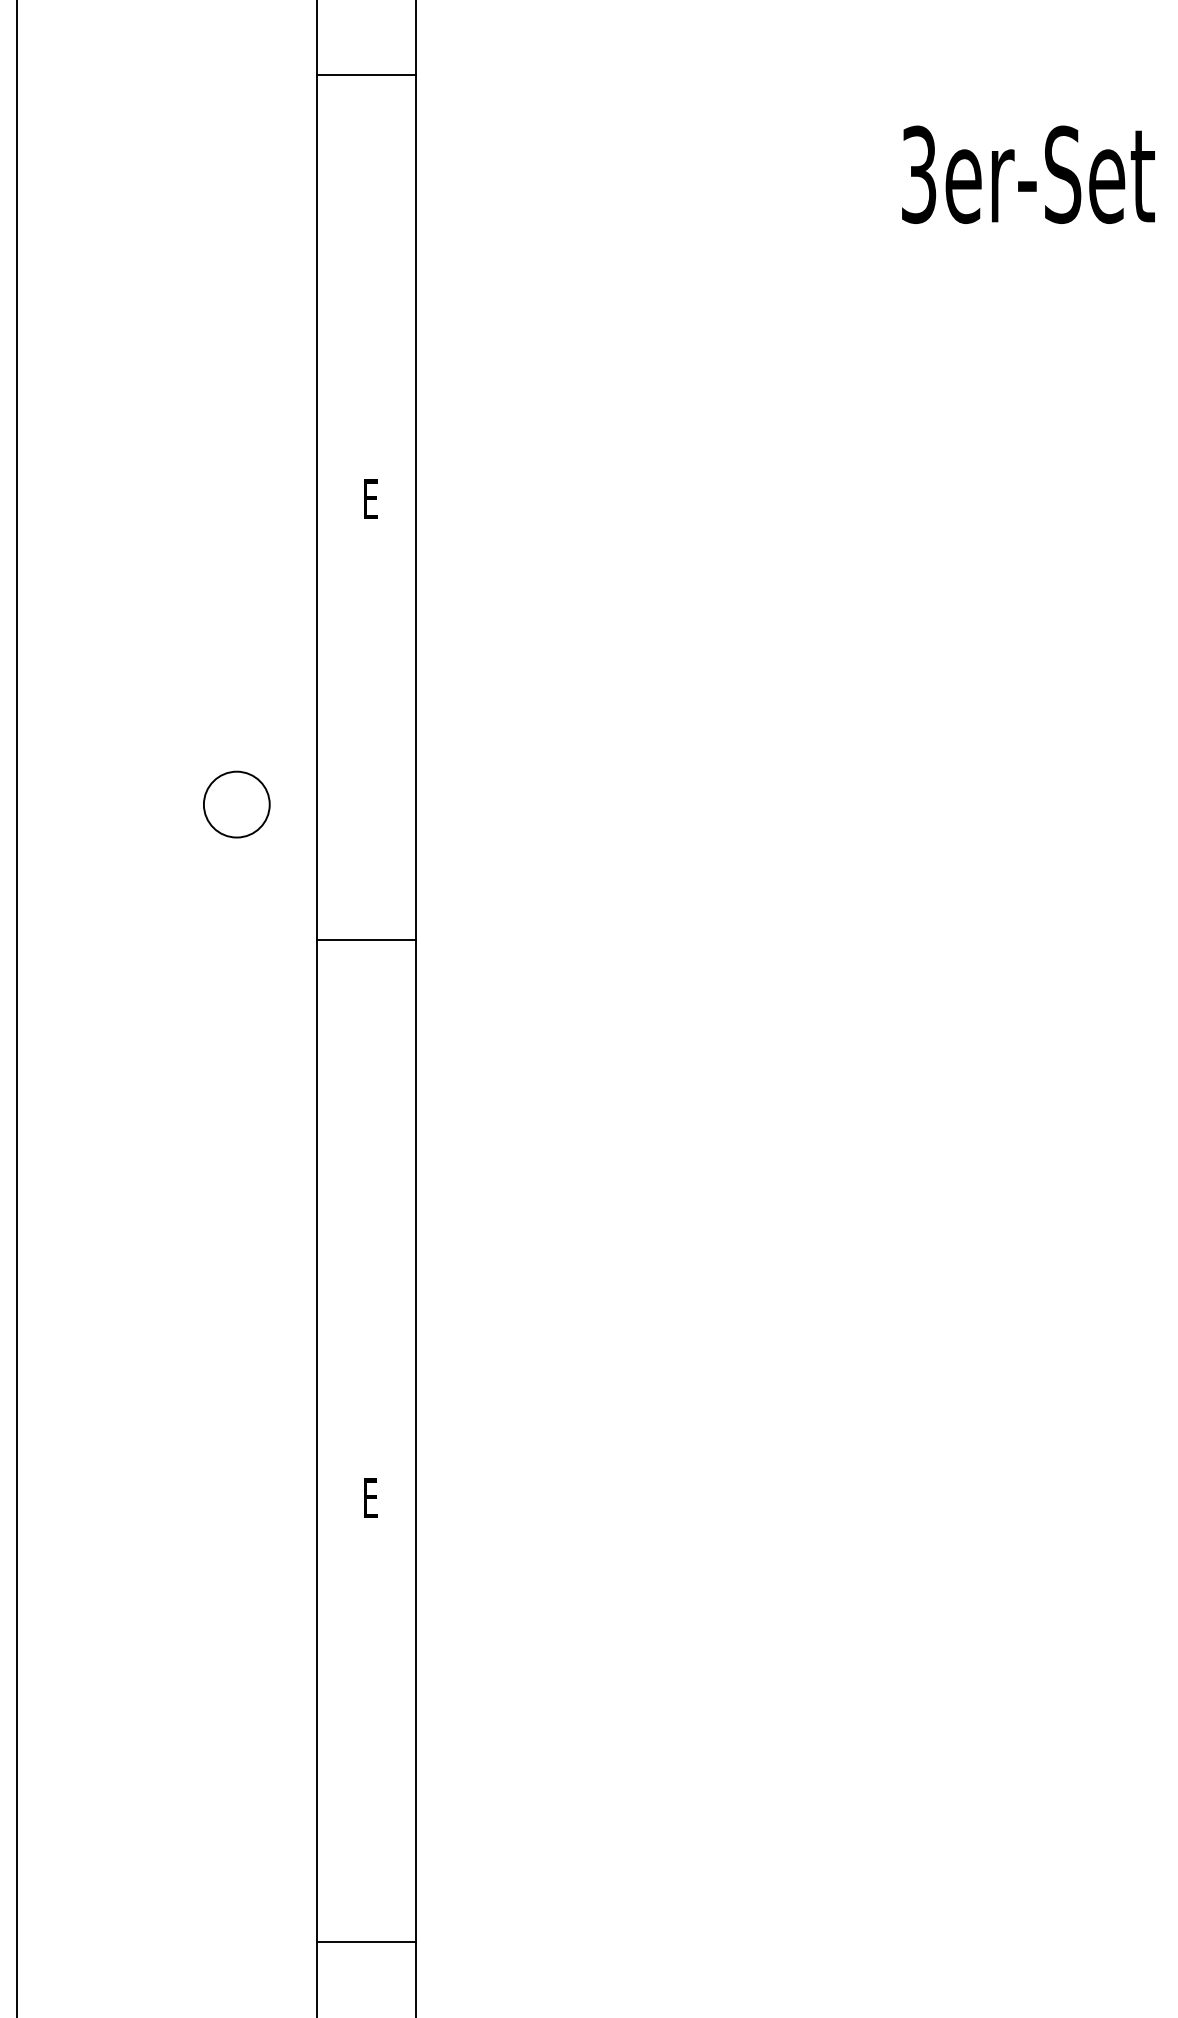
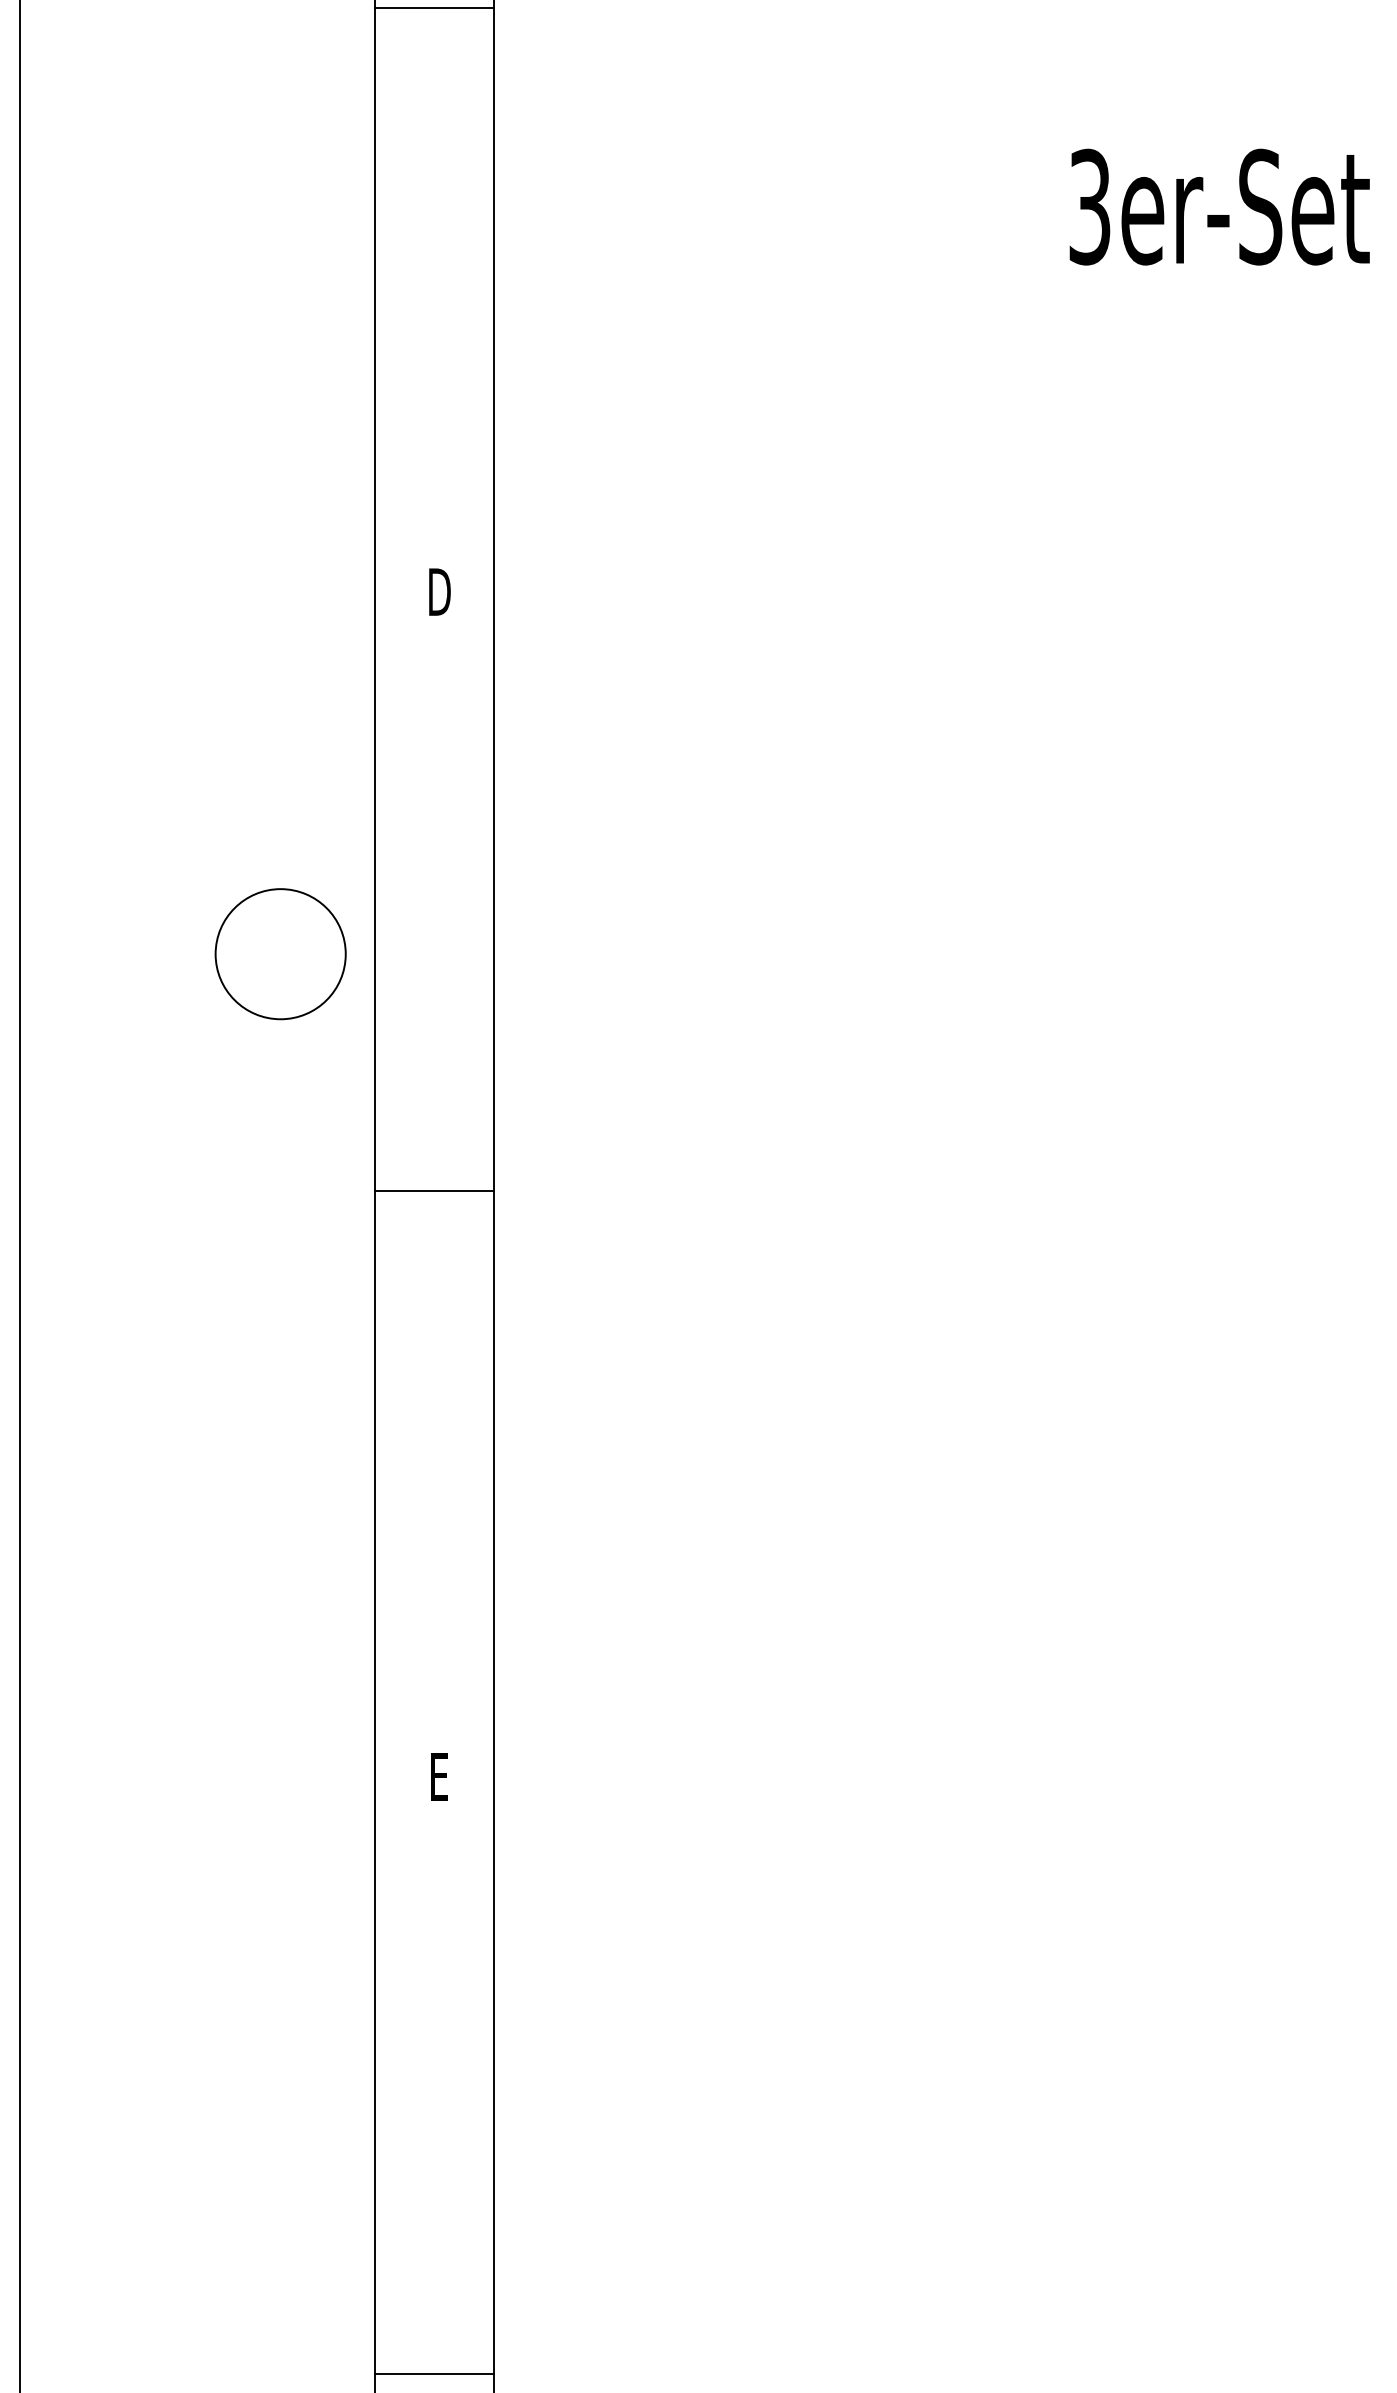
line: (366, 74) -> (434, 7), moved
text: (371, 499) -> (440, 592), E -> D
circle: (236, 804) -> (280, 953), size x1.67
line: (366, 940) -> (434, 1191), moved
line: (366, 1941) -> (434, 2373), moved

